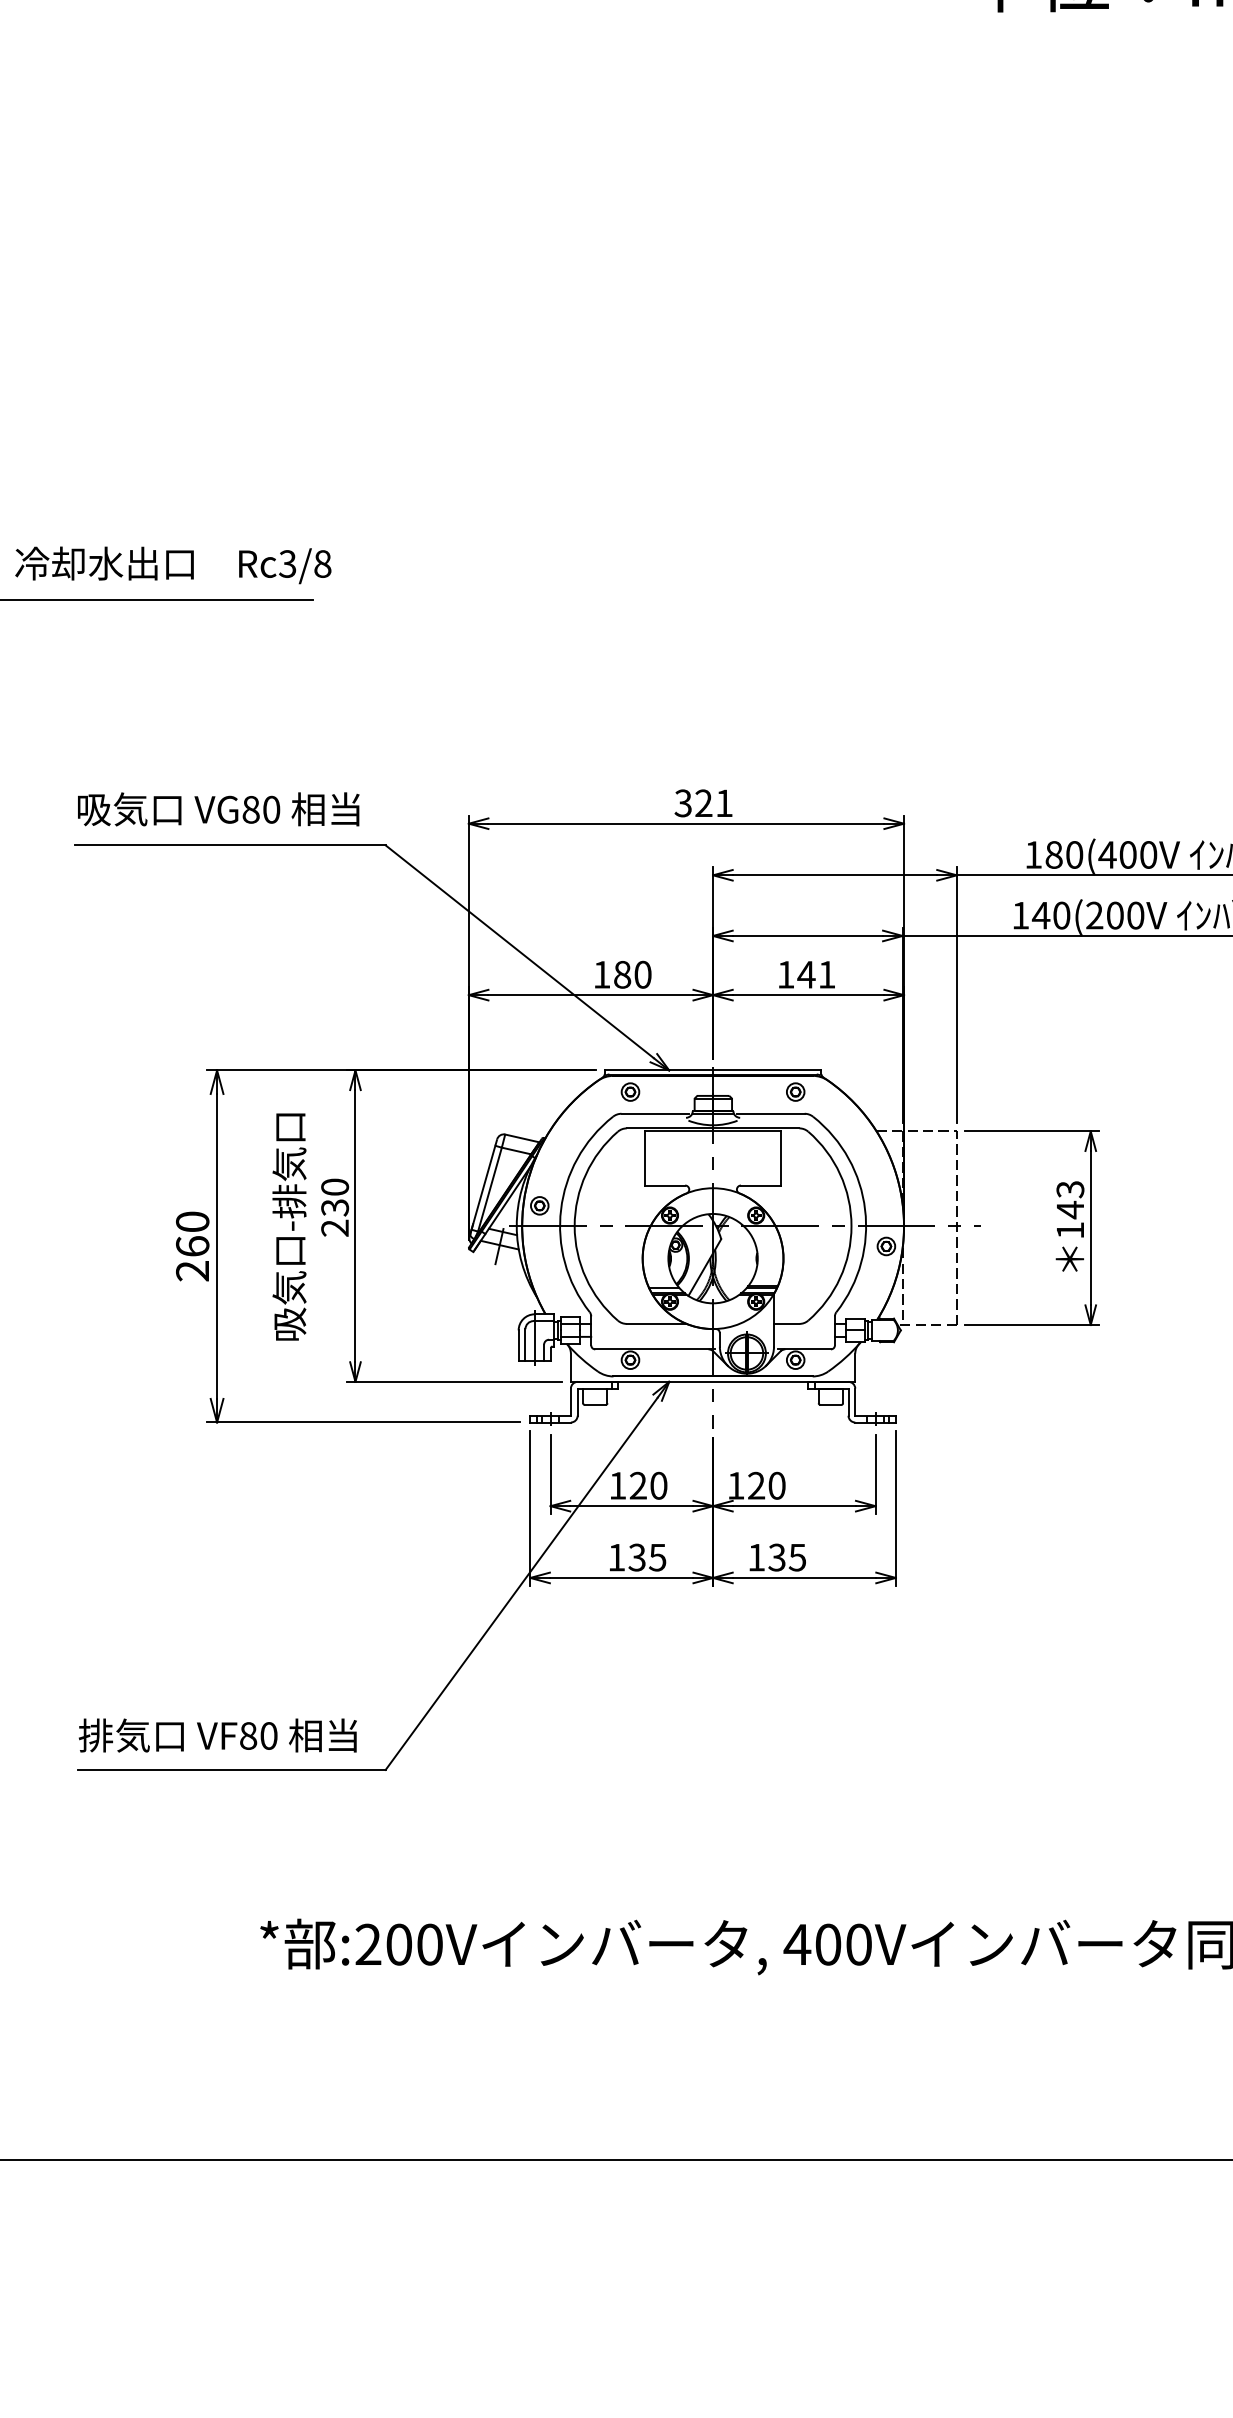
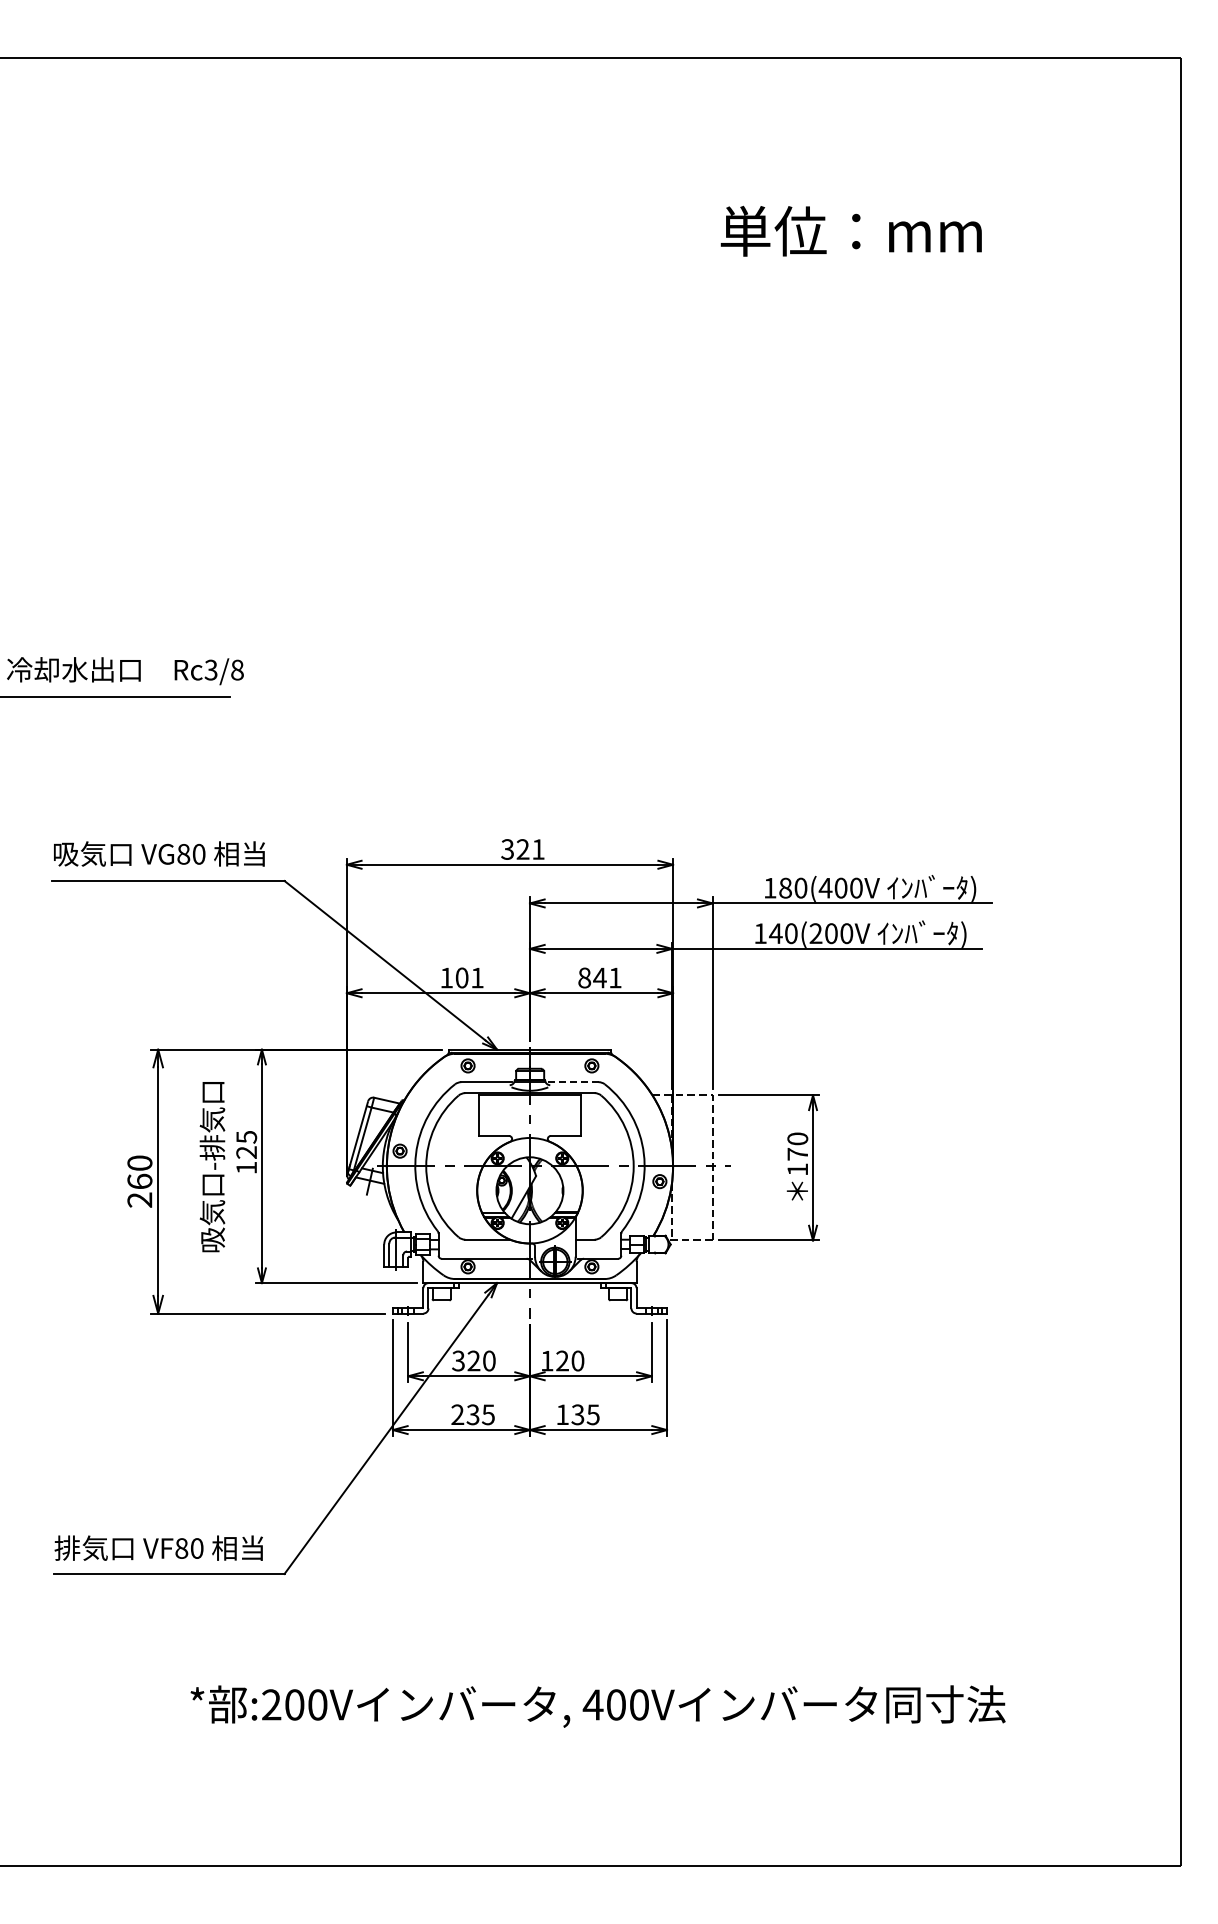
text: (632, 974) -> (469, 977), 180 -> 101
text: (785, 974) -> (584, 977), 141 -> 841
line: (771, 1114) -> (573, 1082), solid -> dashed
text: (1070, 1199) -> (797, 1146), 143 -> 170
text: (334, 1207) -> (246, 1152), 230 -> 125
text: (617, 1485) -> (458, 1360), 120 -> 320
text: (616, 1557) -> (457, 1414), 135 -> 235

